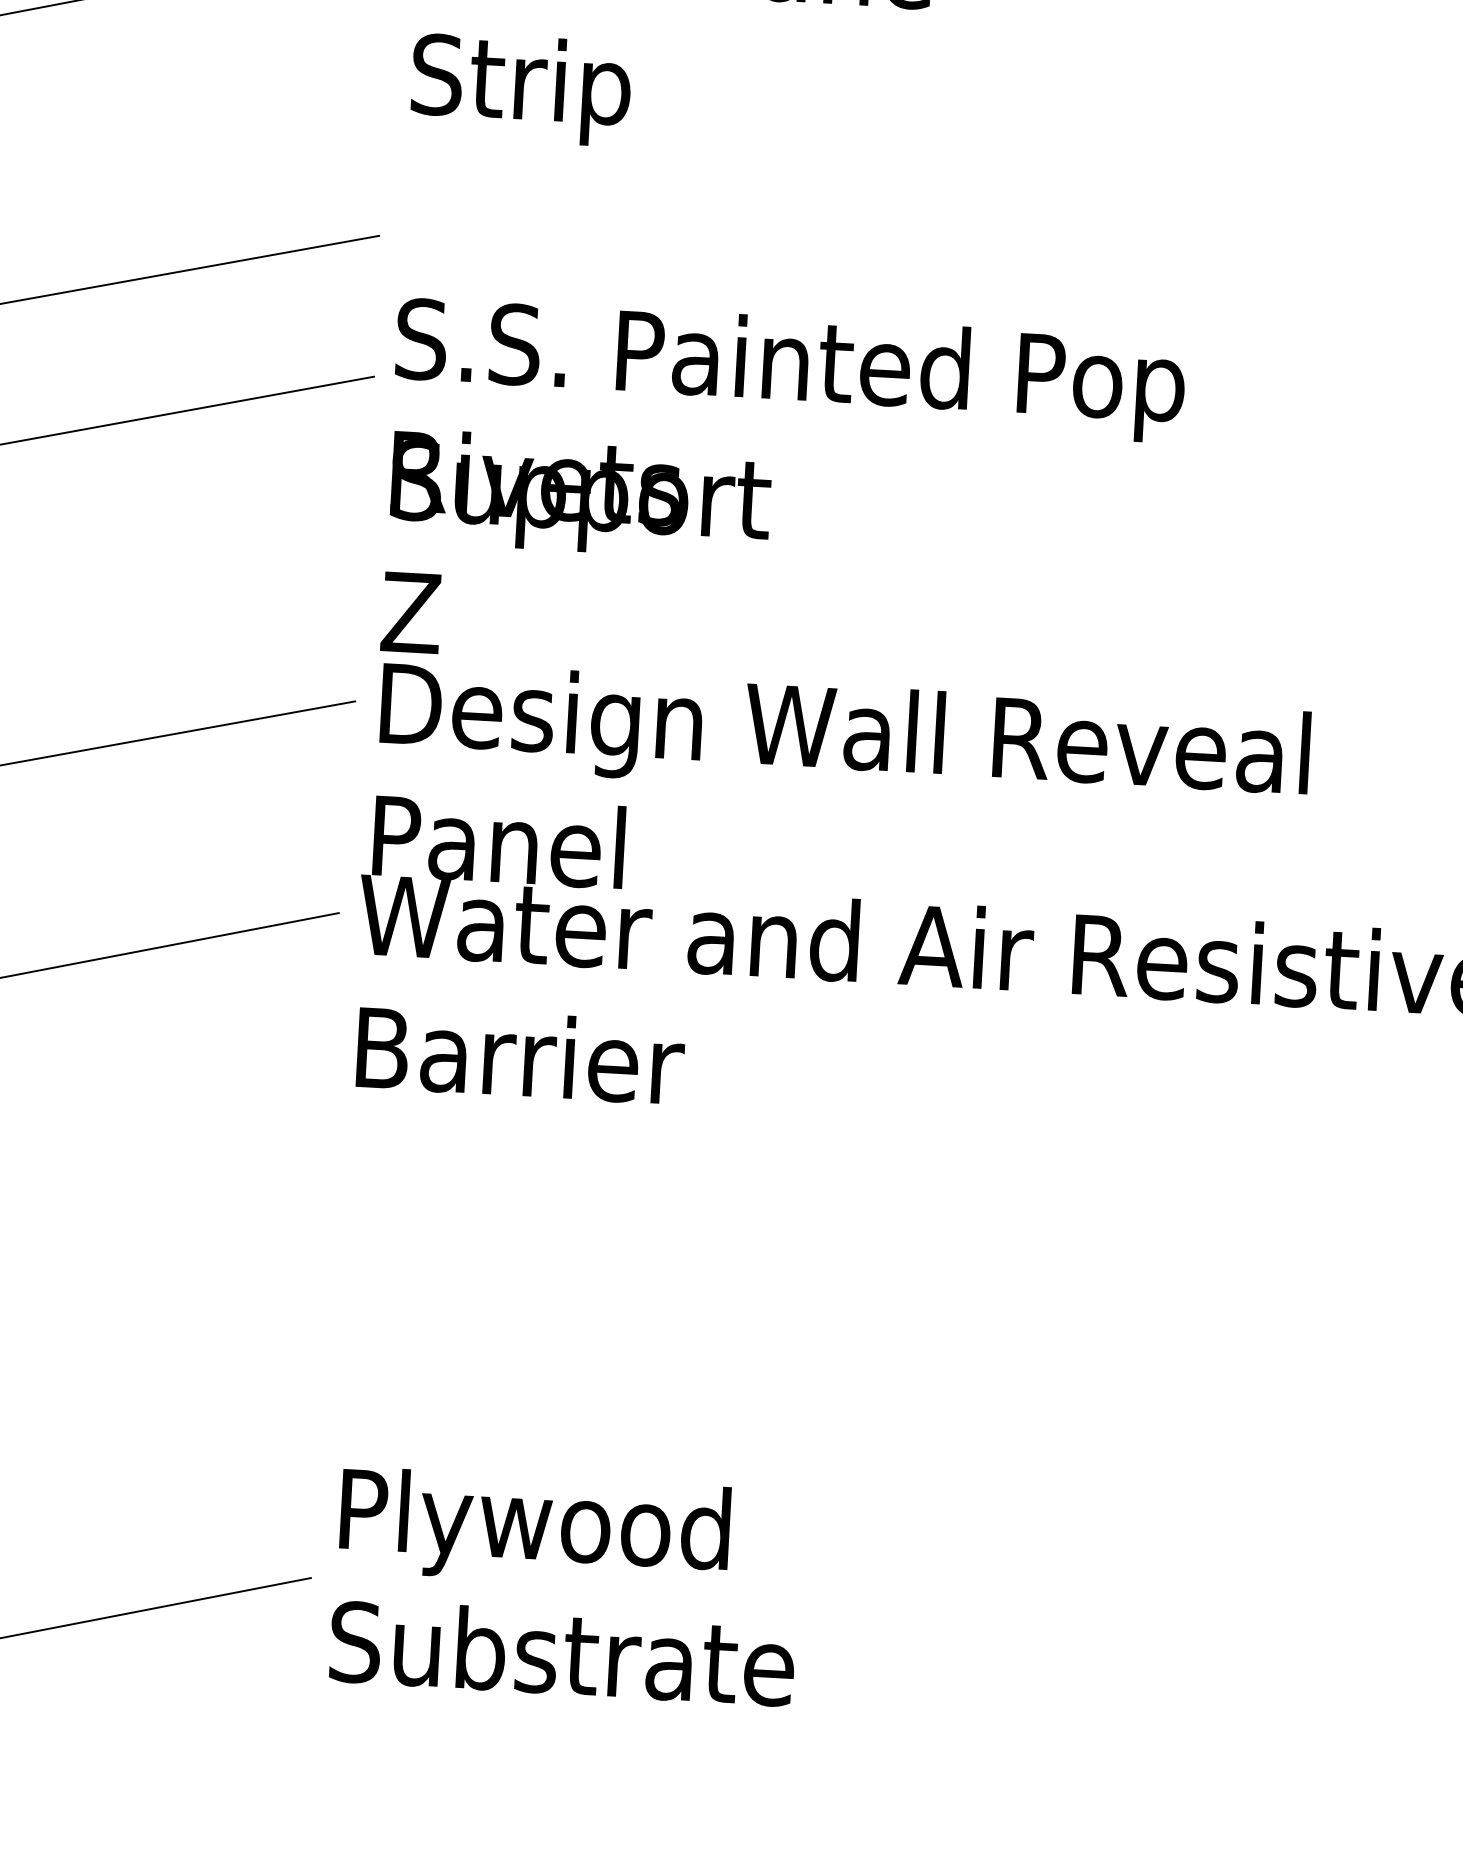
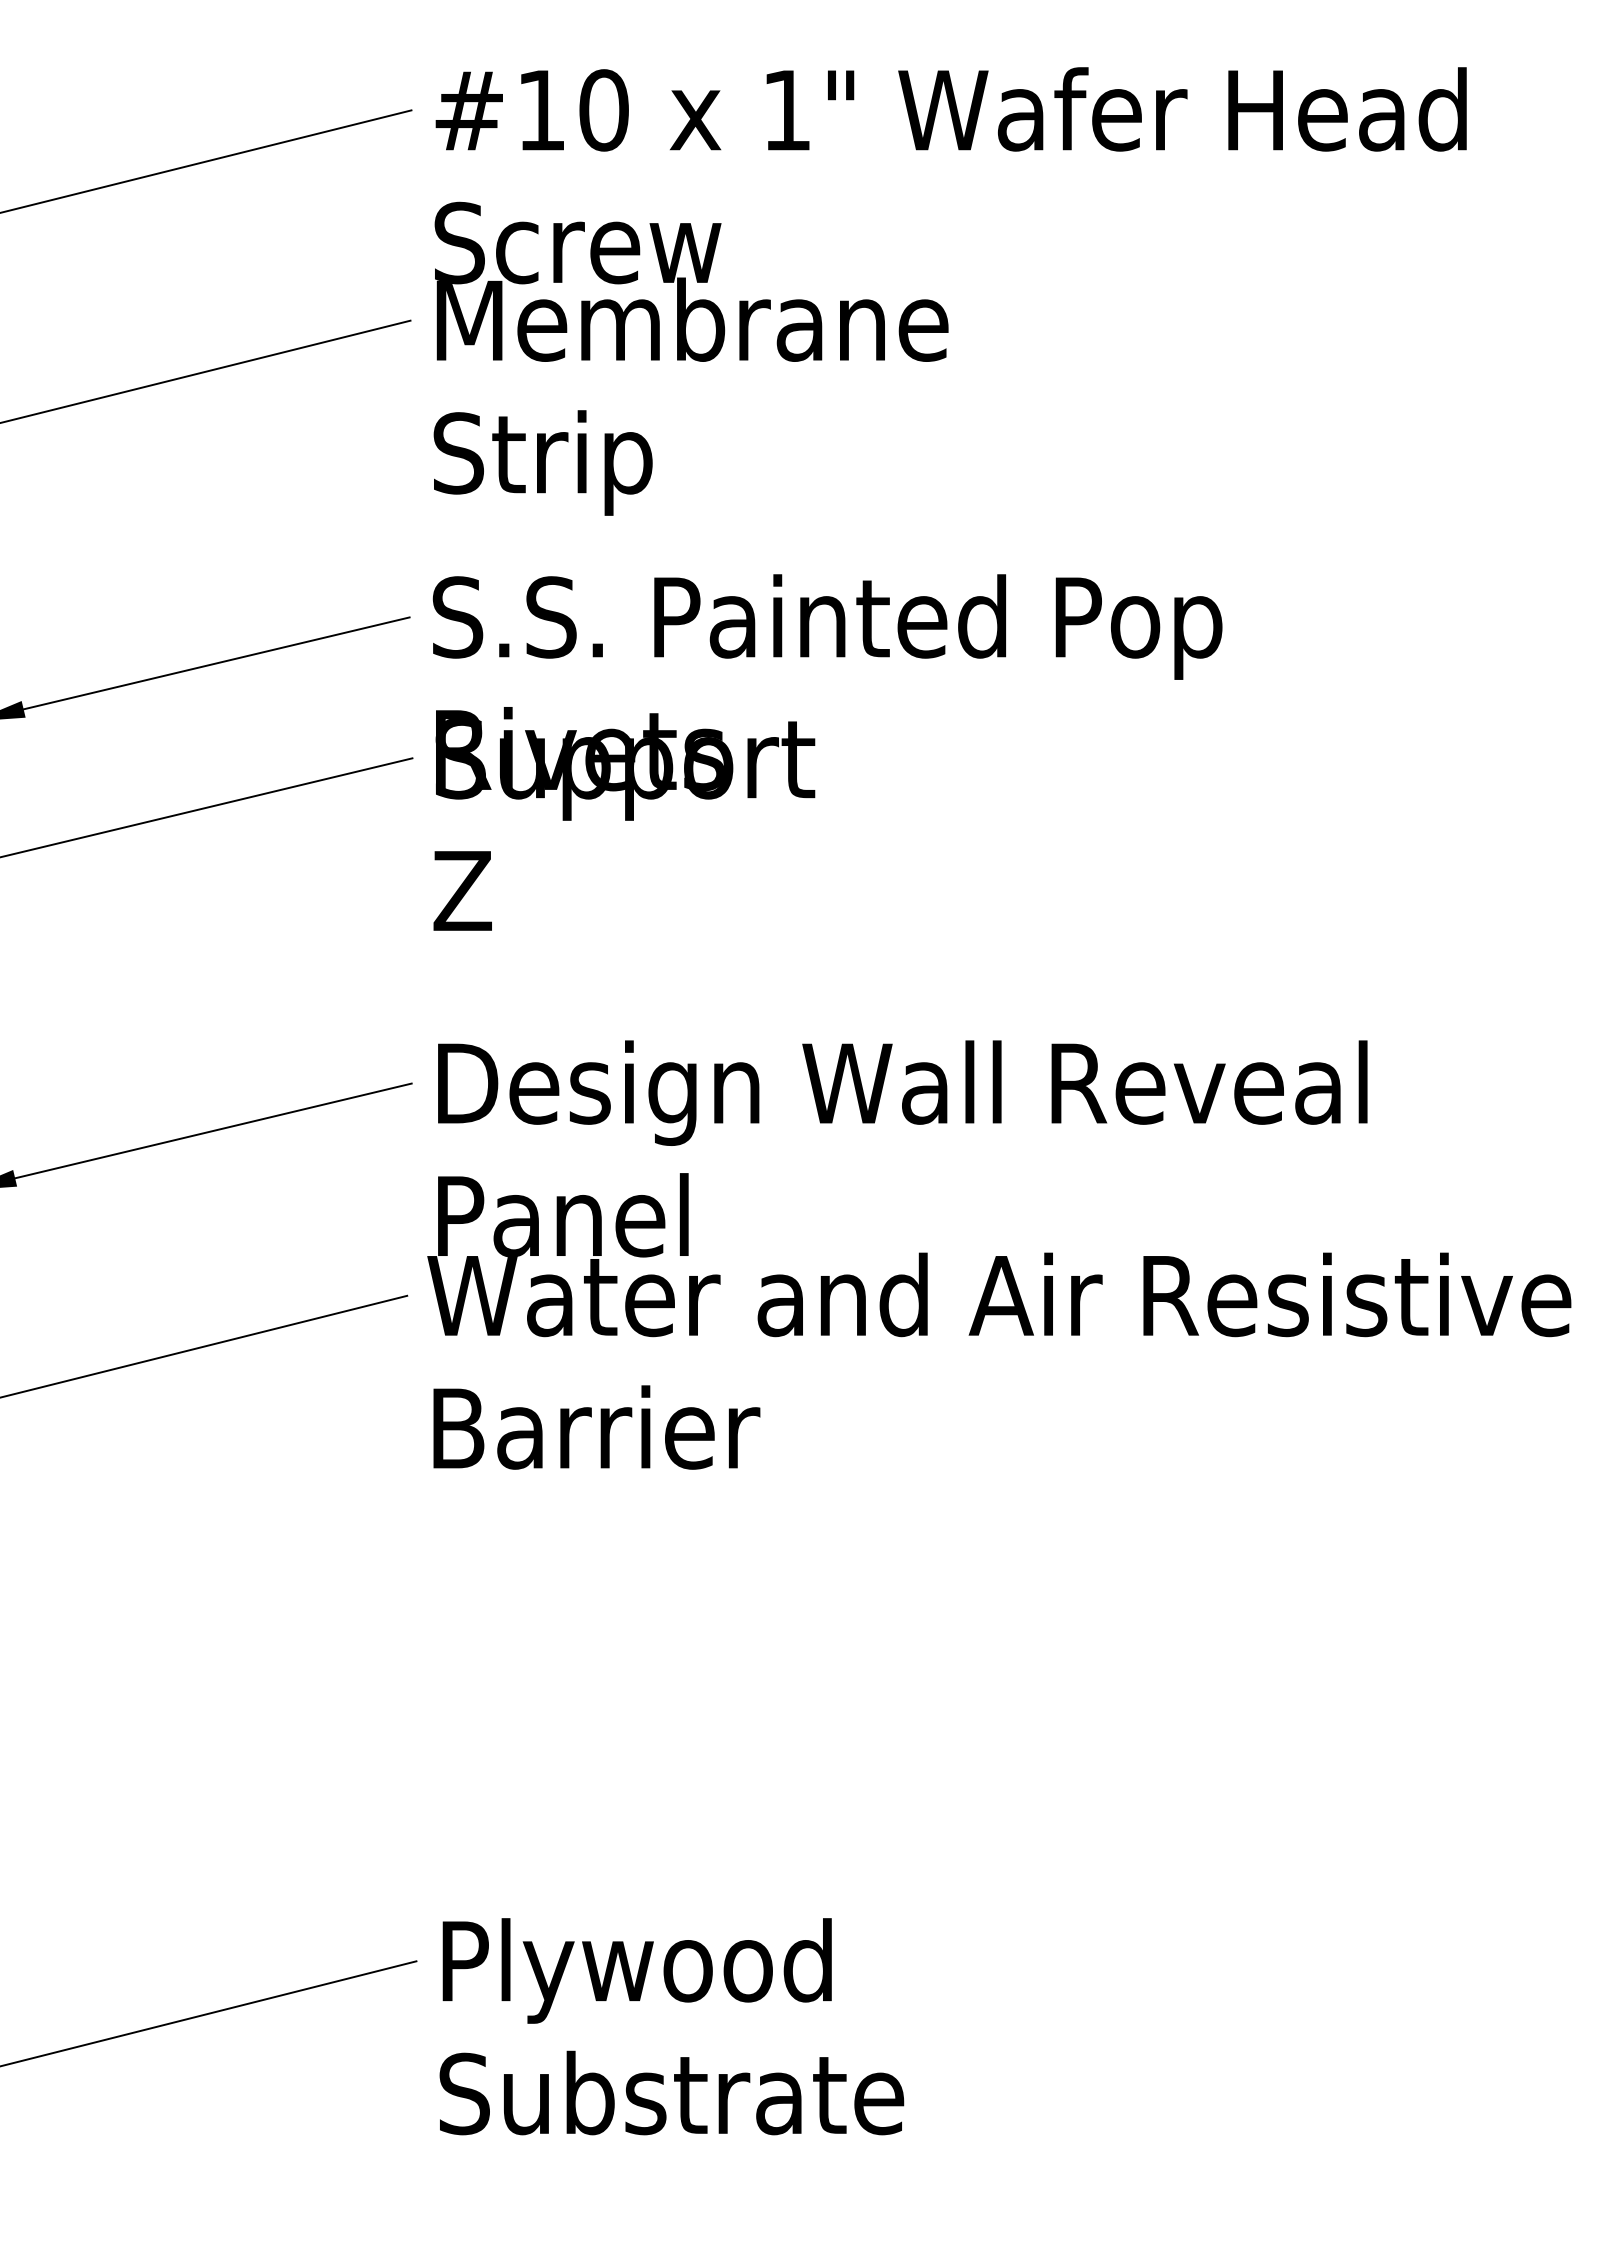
text: (783, 494) -> (827, 752), moved
text: (565, 1586) -> (671, 2026), moved

